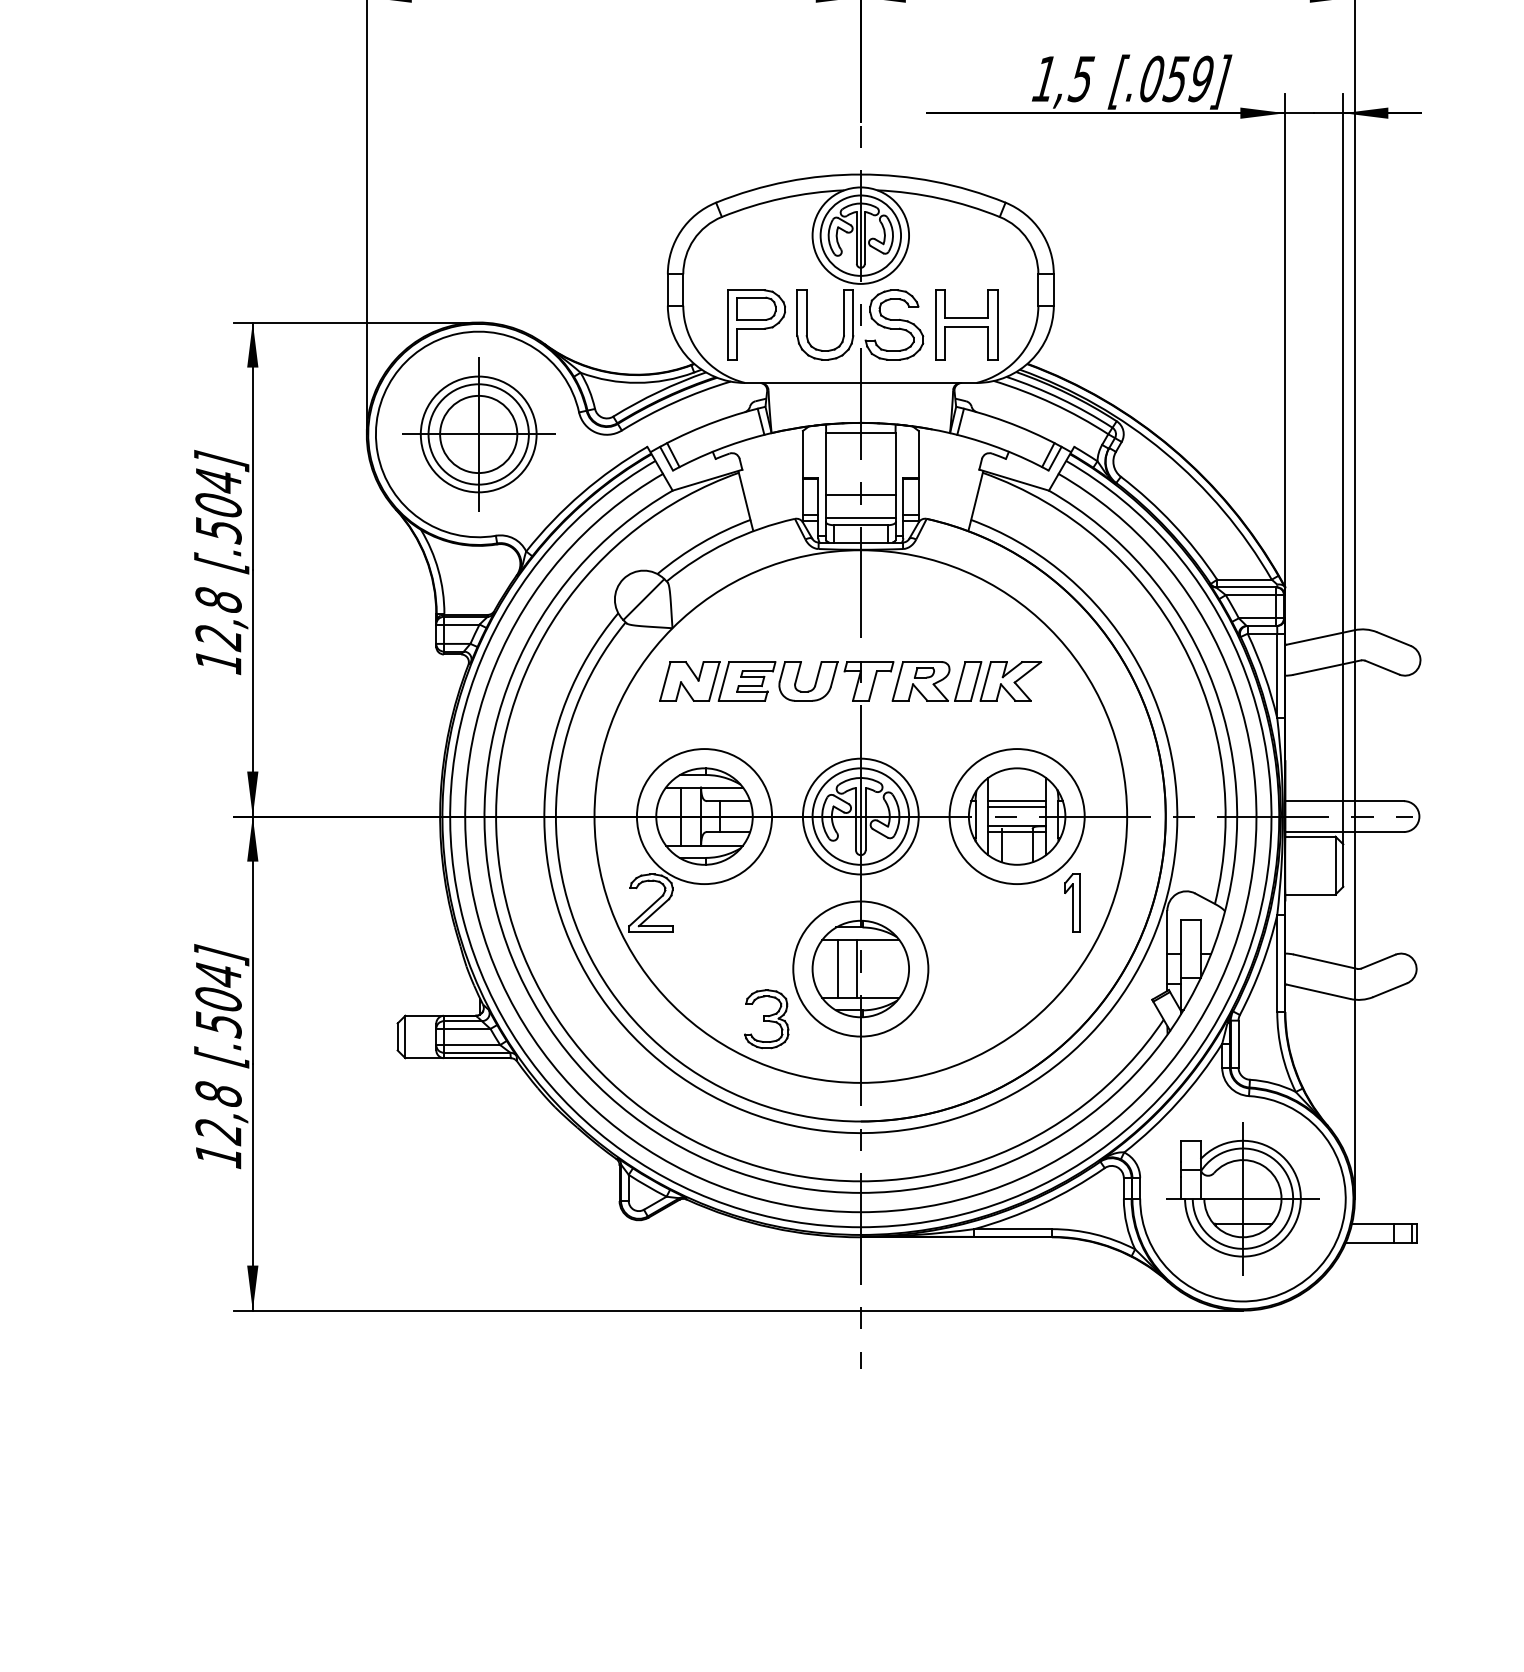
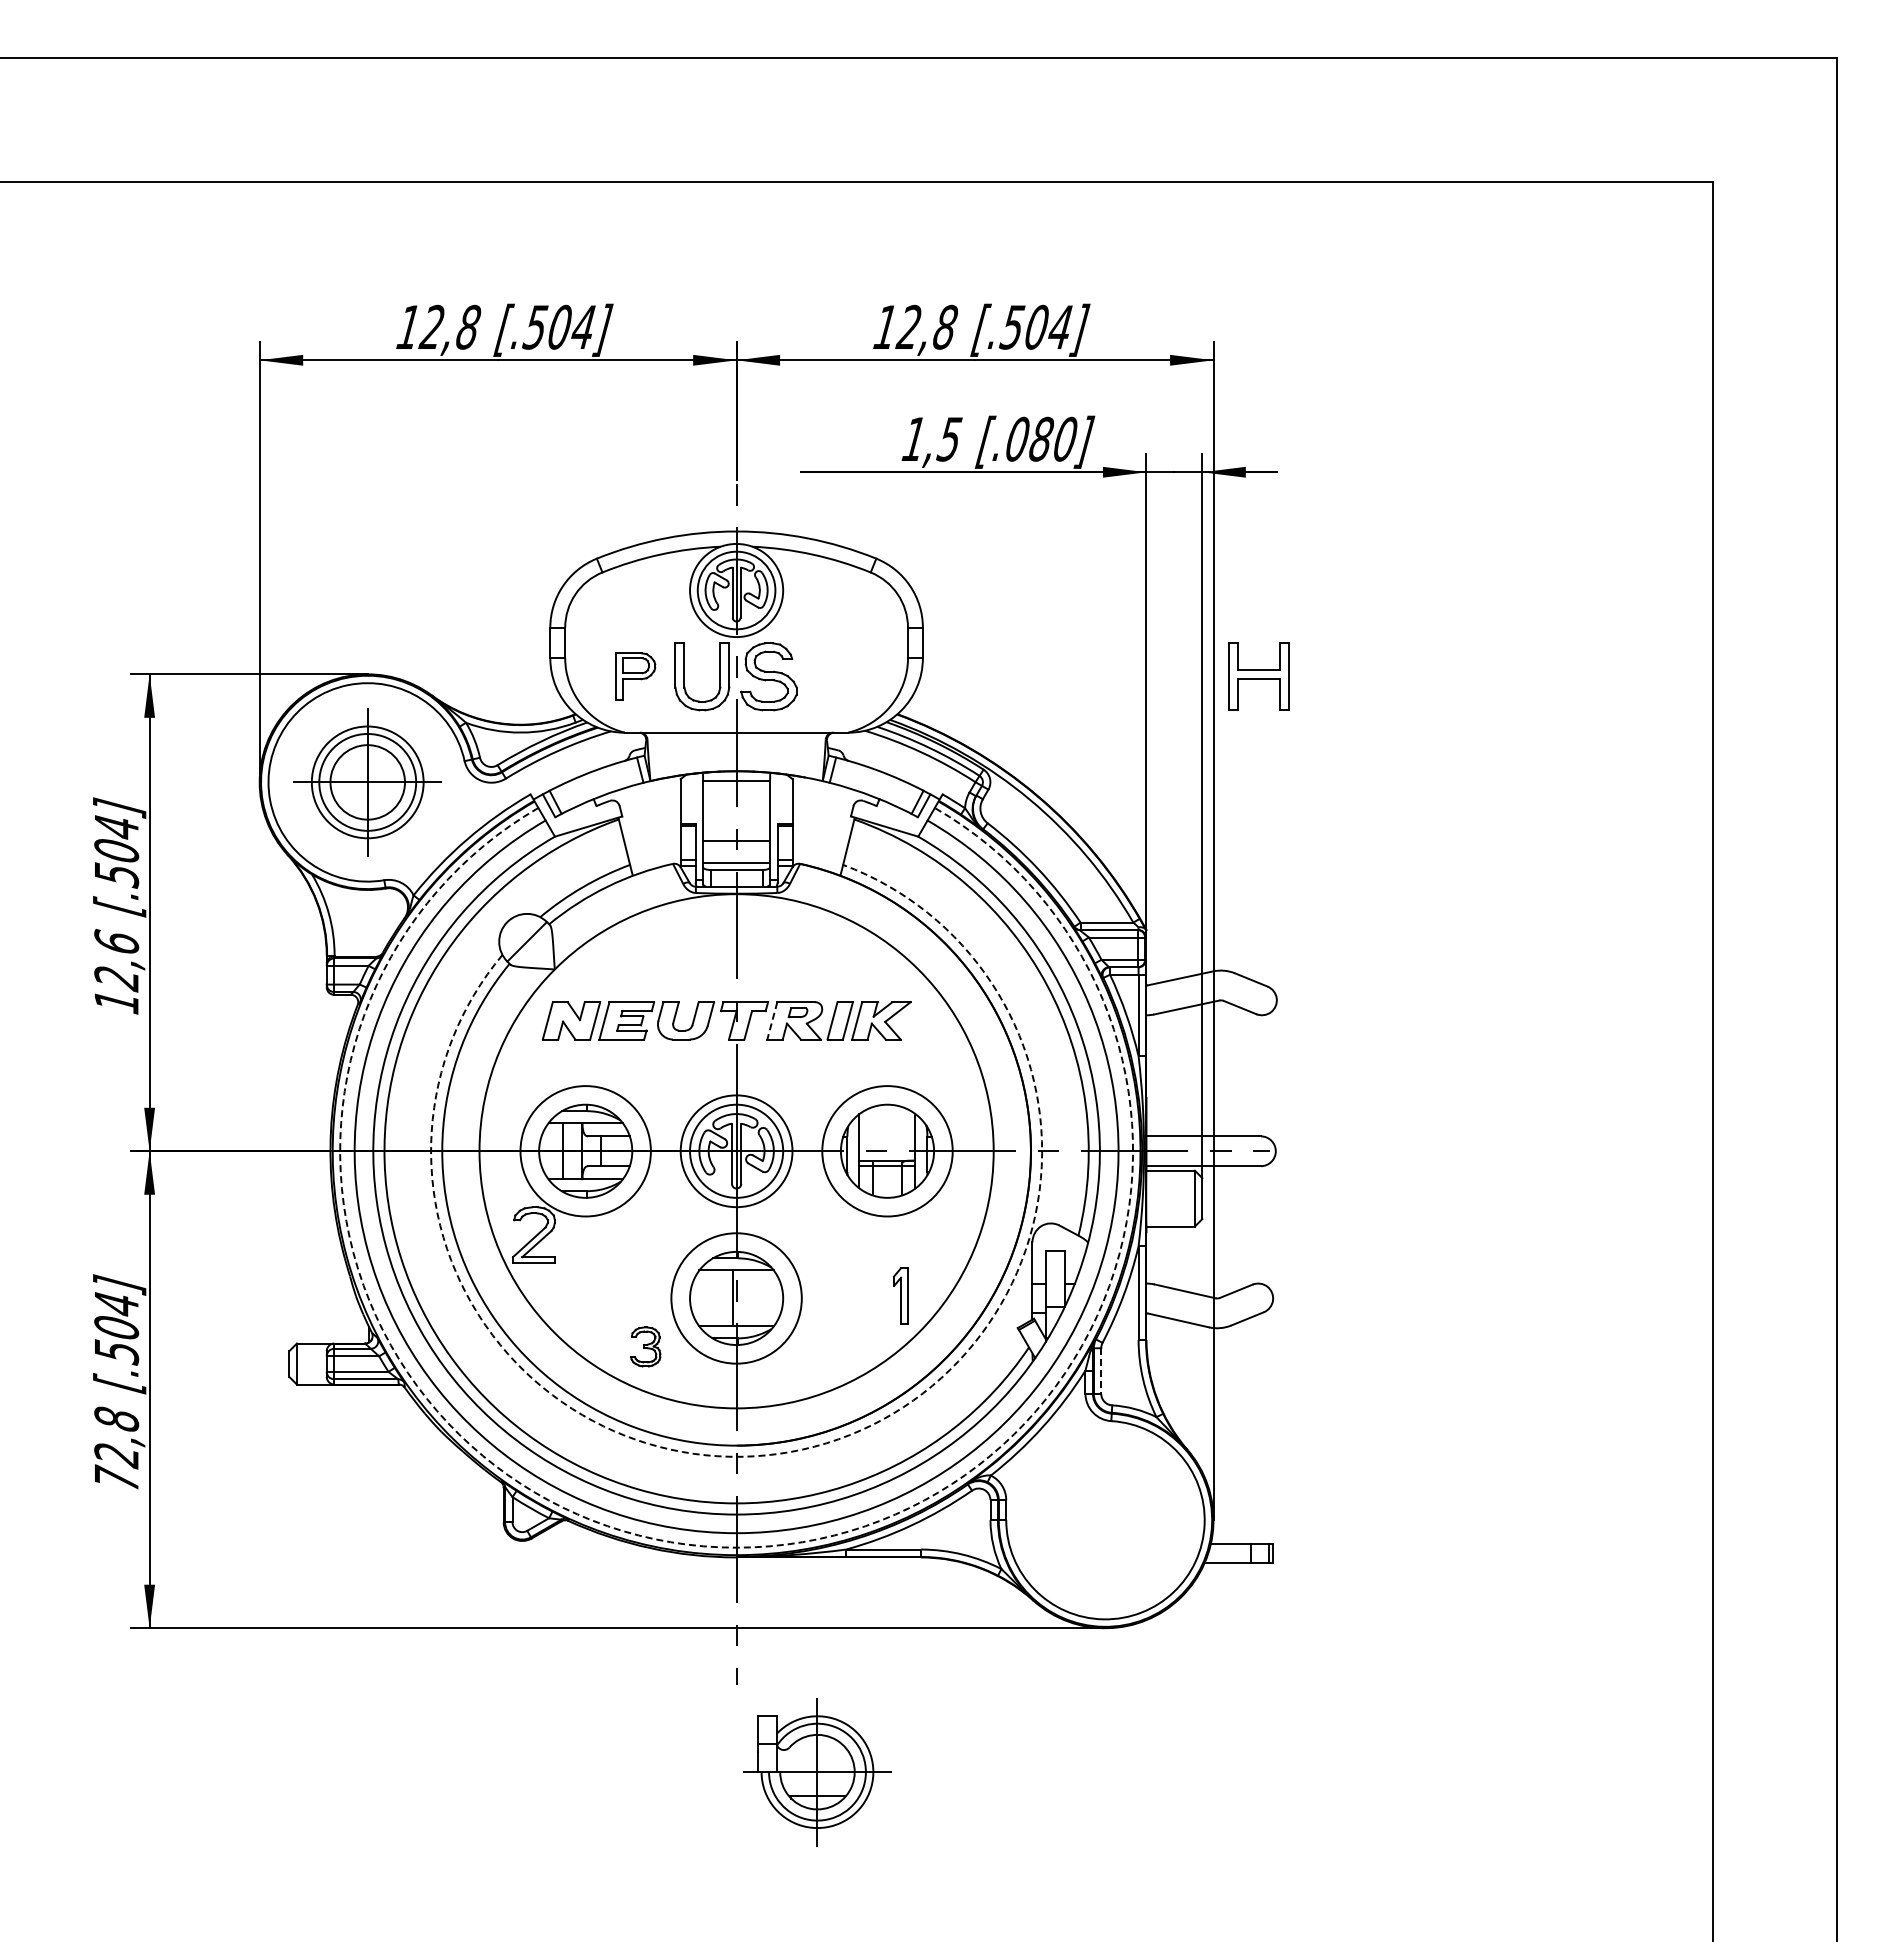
text: (1188, 78) -> (1052, 438), [.059] -> [.080]
part: (756, 324) -> (635, 676), size x0.7
part: (966, 324) -> (1258, 676), moved
text: (218, 599) -> (116, 941), 12,8 -> 12,6
line: (898, 682) -> (772, 1021), solid -> dashed
line: (1017, 801) -> (887, 1136), removed
line: (1017, 806) -> (887, 1141), removed
part: (1072, 902) -> (900, 1295), moved
line: (837, 969) -> (714, 1298), removed
part: (766, 1018) -> (645, 1346), size x0.7
line: (1238, 1043) -> (1101, 1370), solid -> dashed
arc: (941, 1122) -> (814, 1446), solid -> dashed
text: (218, 1154) -> (116, 1477), 12,8 -> 72,8
part: (1242, 1199) -> (817, 1772), moved
arc: (860, 1227) -> (736, 1547), solid -> dashed

